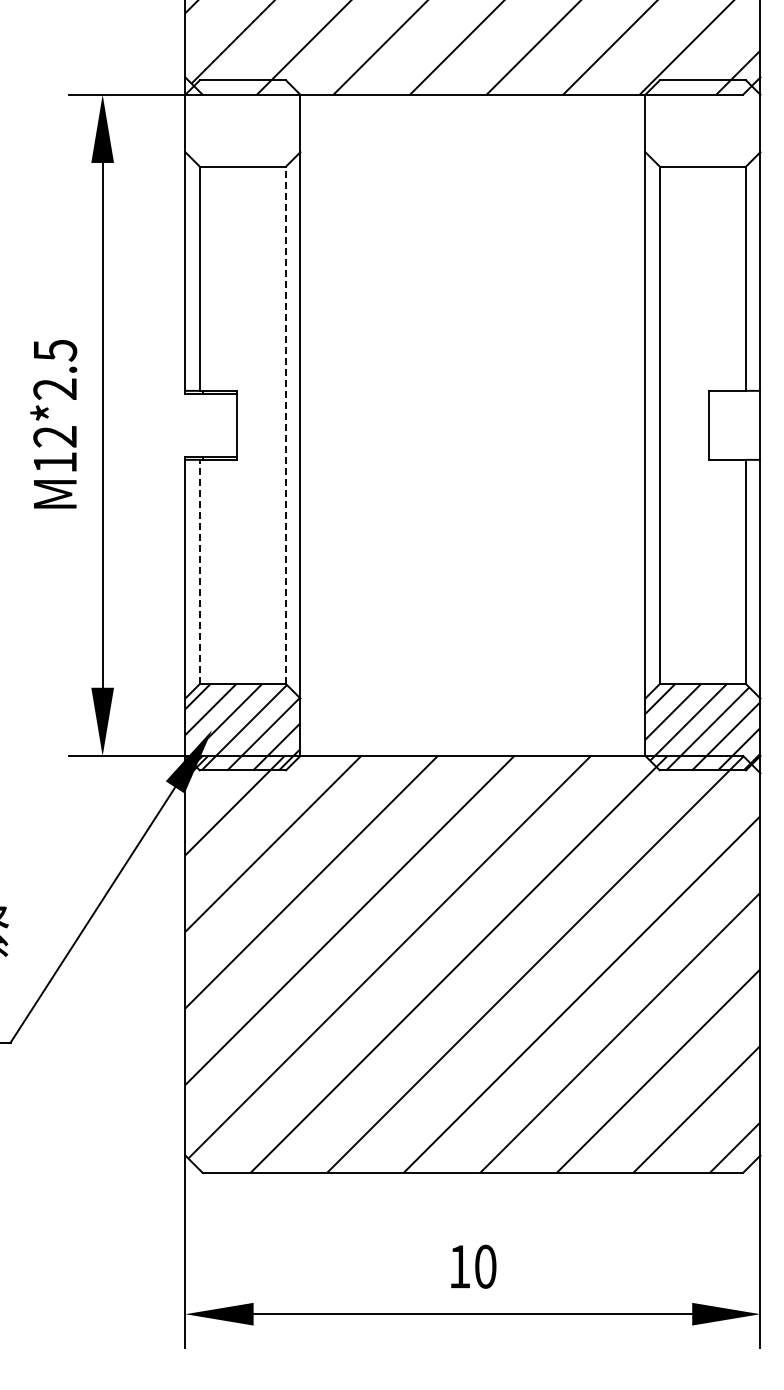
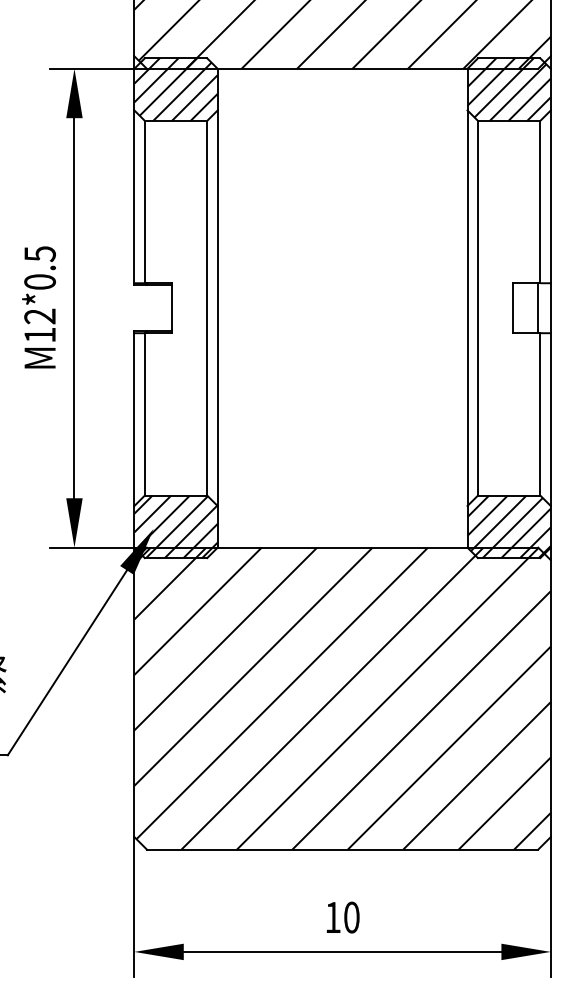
hatch: (242, 123) -> (175, 89), added
hatch: (702, 123) -> (508, 89), added
text: (55, 388) -> (40, 281), M12*2.5 -> M12*0.5
line: (743, 424) -> (538, 307), added
line: (286, 425) -> (207, 308), dashed -> solid
line: (199, 571) -> (144, 414), dashed -> solid

